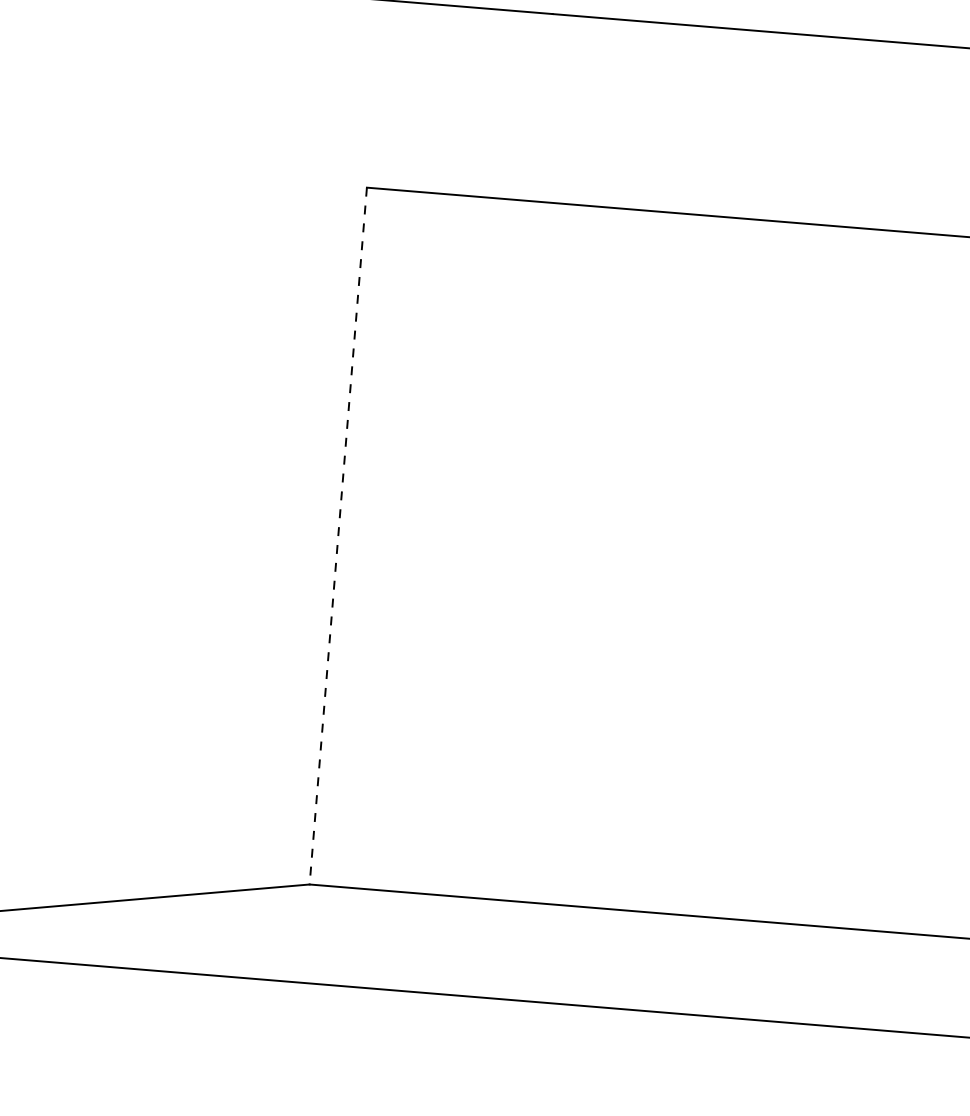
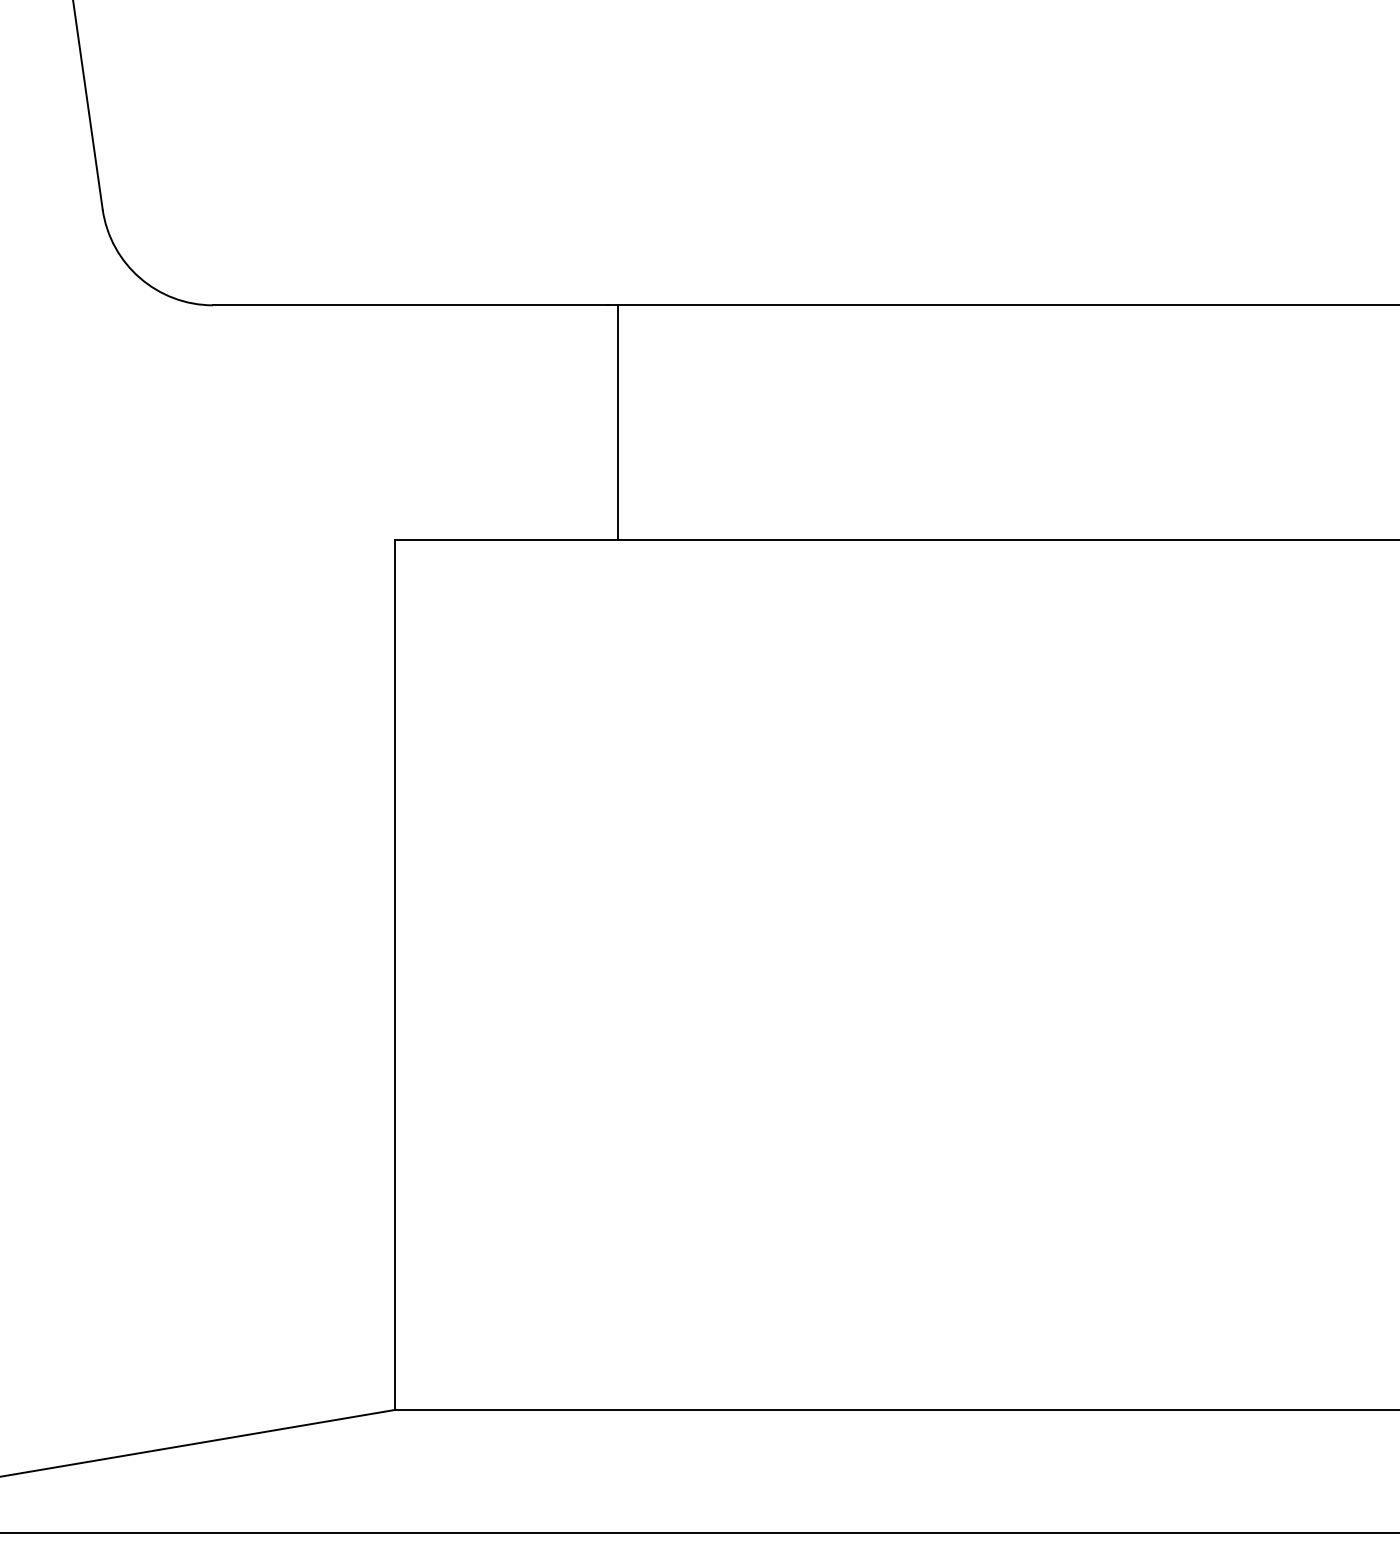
line: (553, 108) -> (618, 422), added
line: (338, 536) -> (395, 975), dashed -> solid

